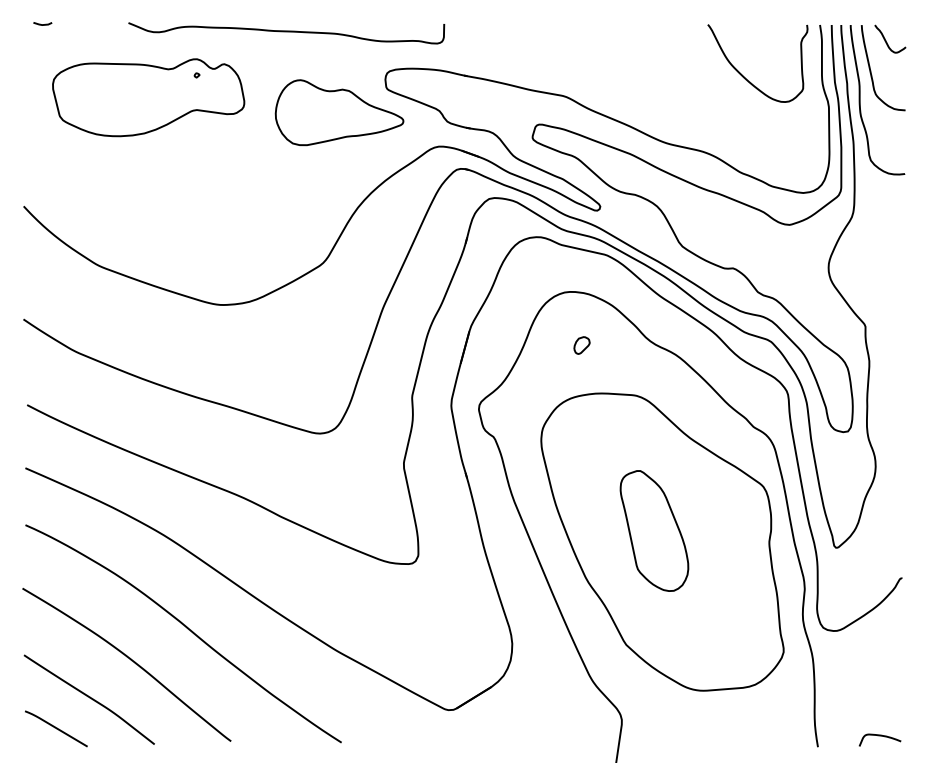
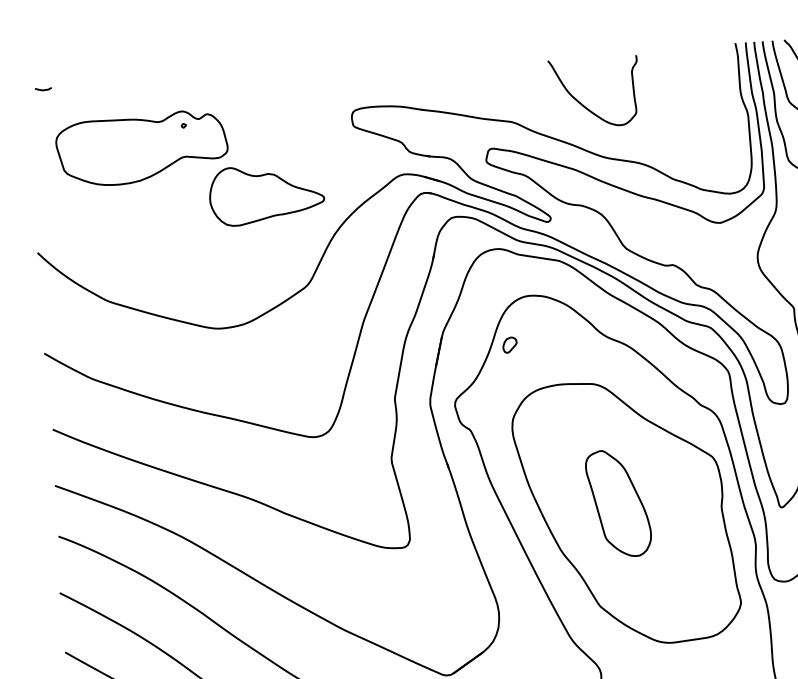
curve: (286, 32) -> (260, 82), removed
curve: (744, 76) -> (583, 104), moved
part: (339, 112) -> (266, 194), moved
part: (581, 345) -> (509, 345), moved

